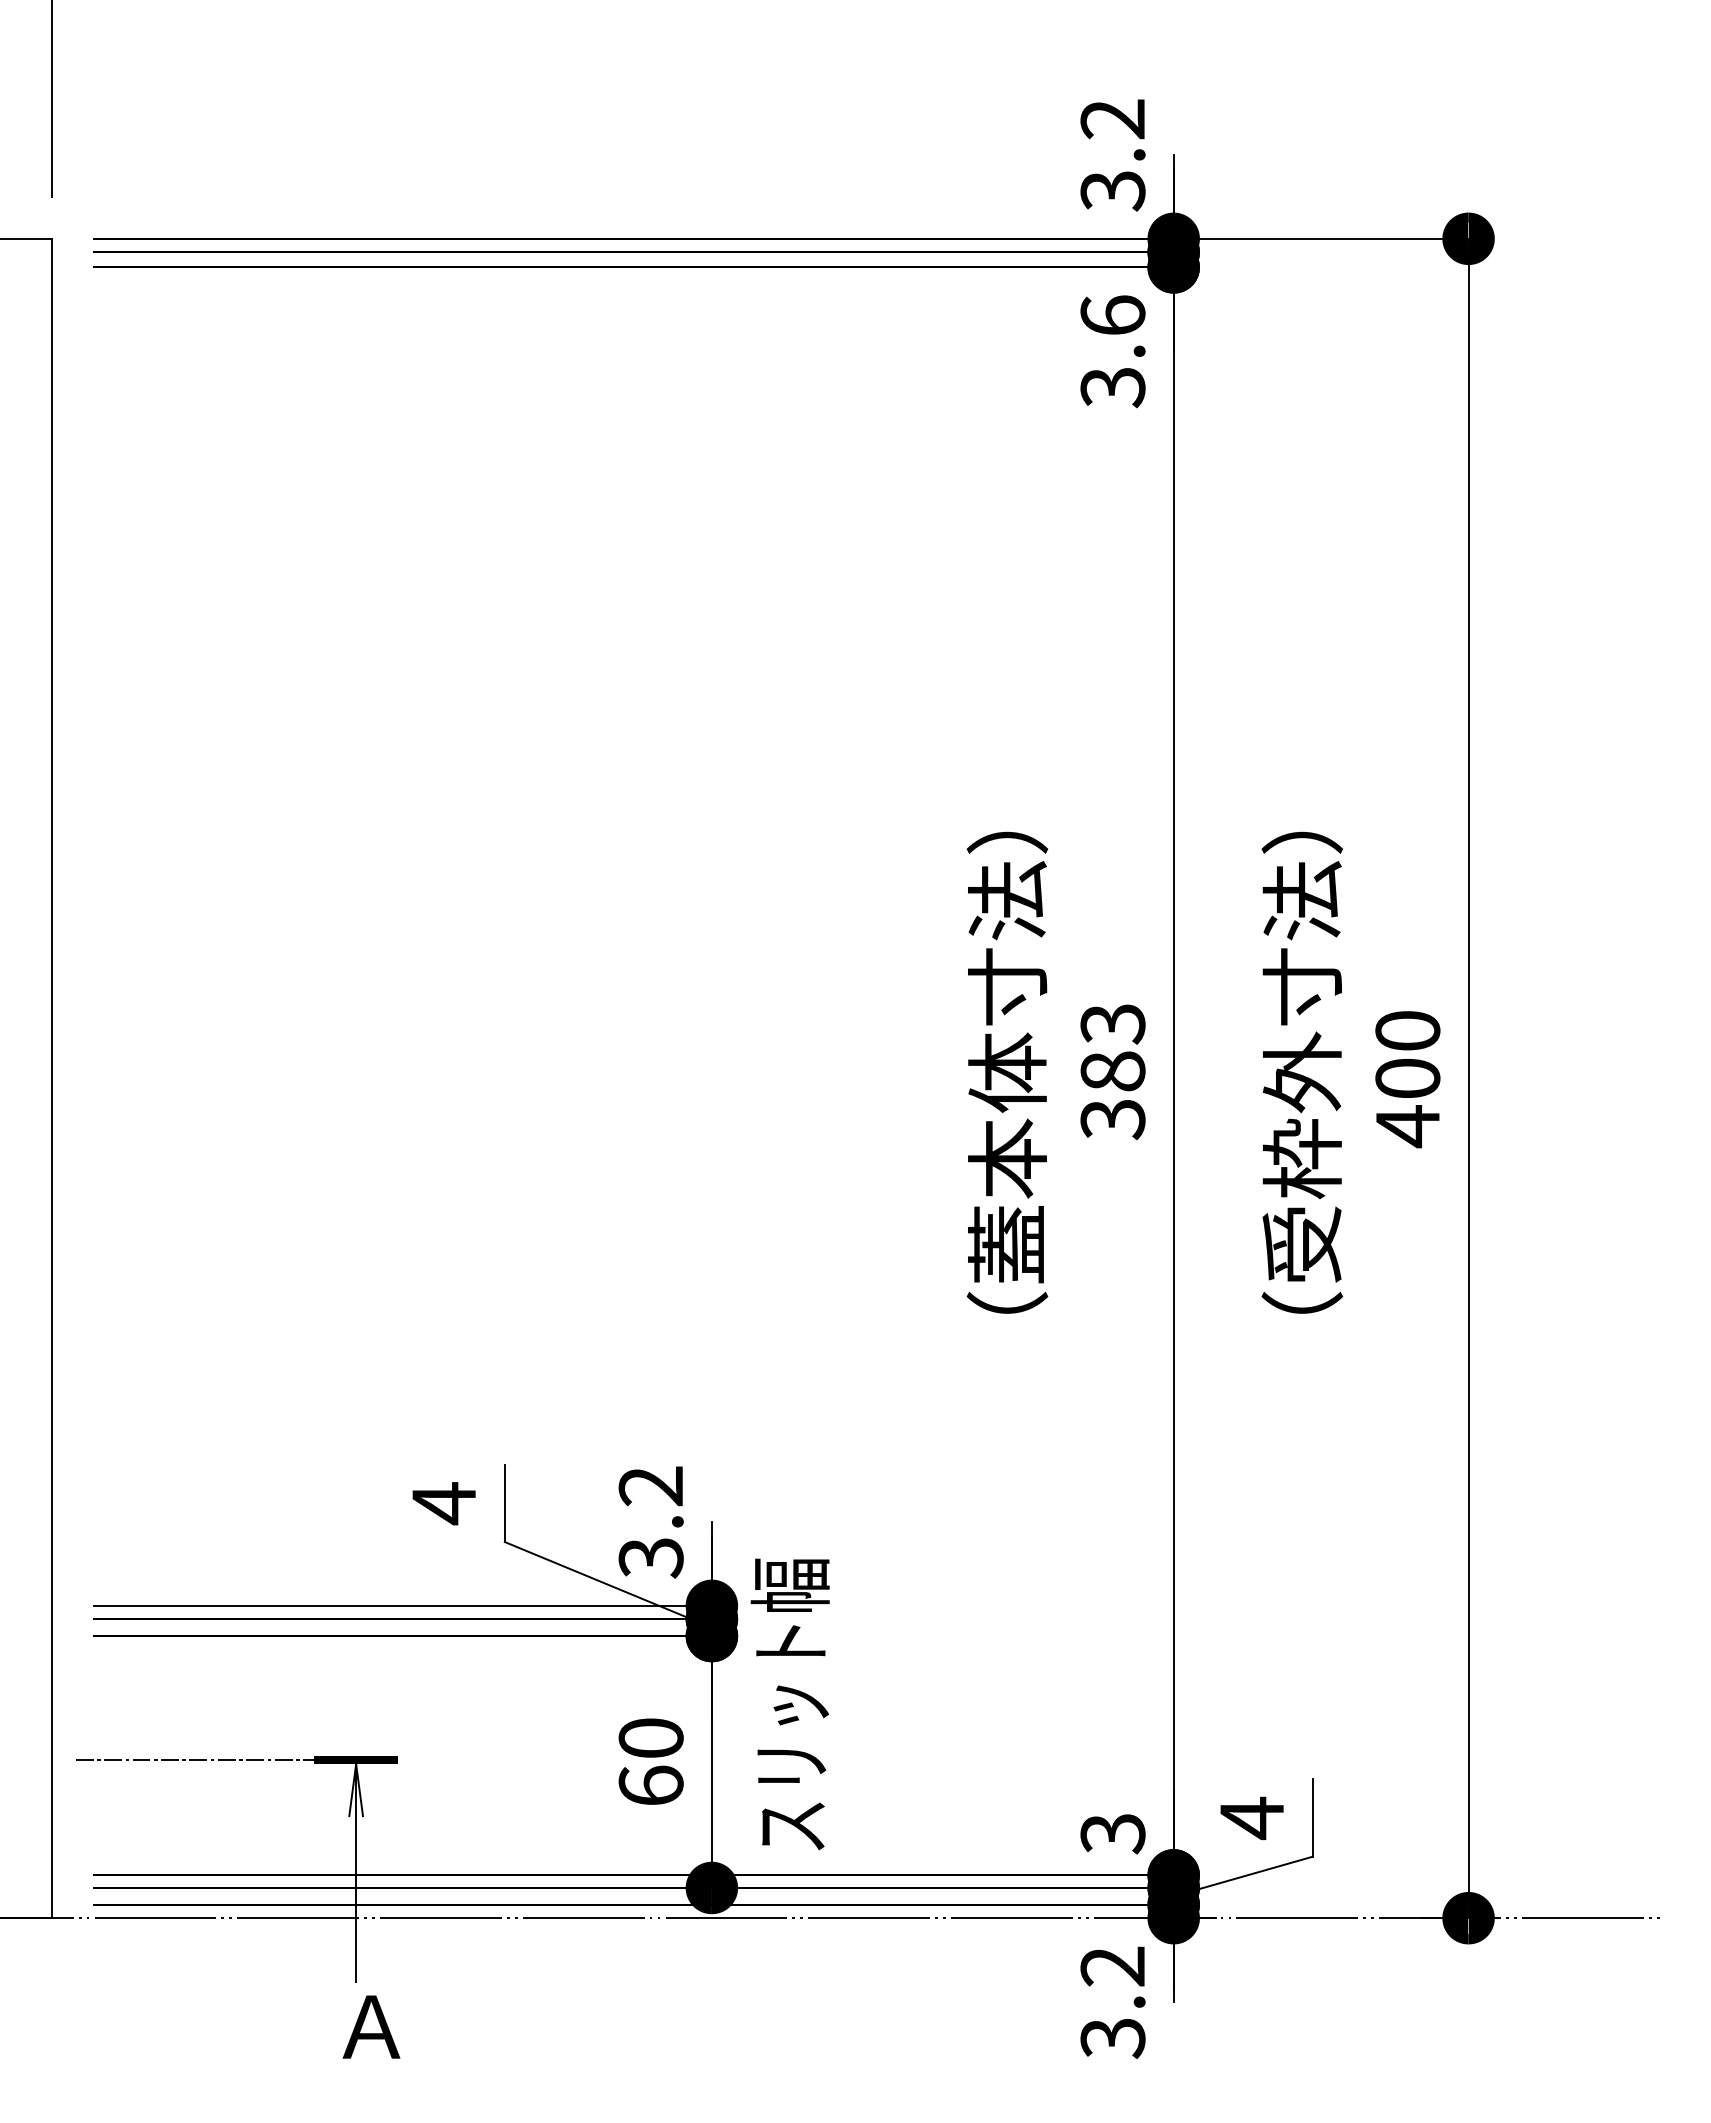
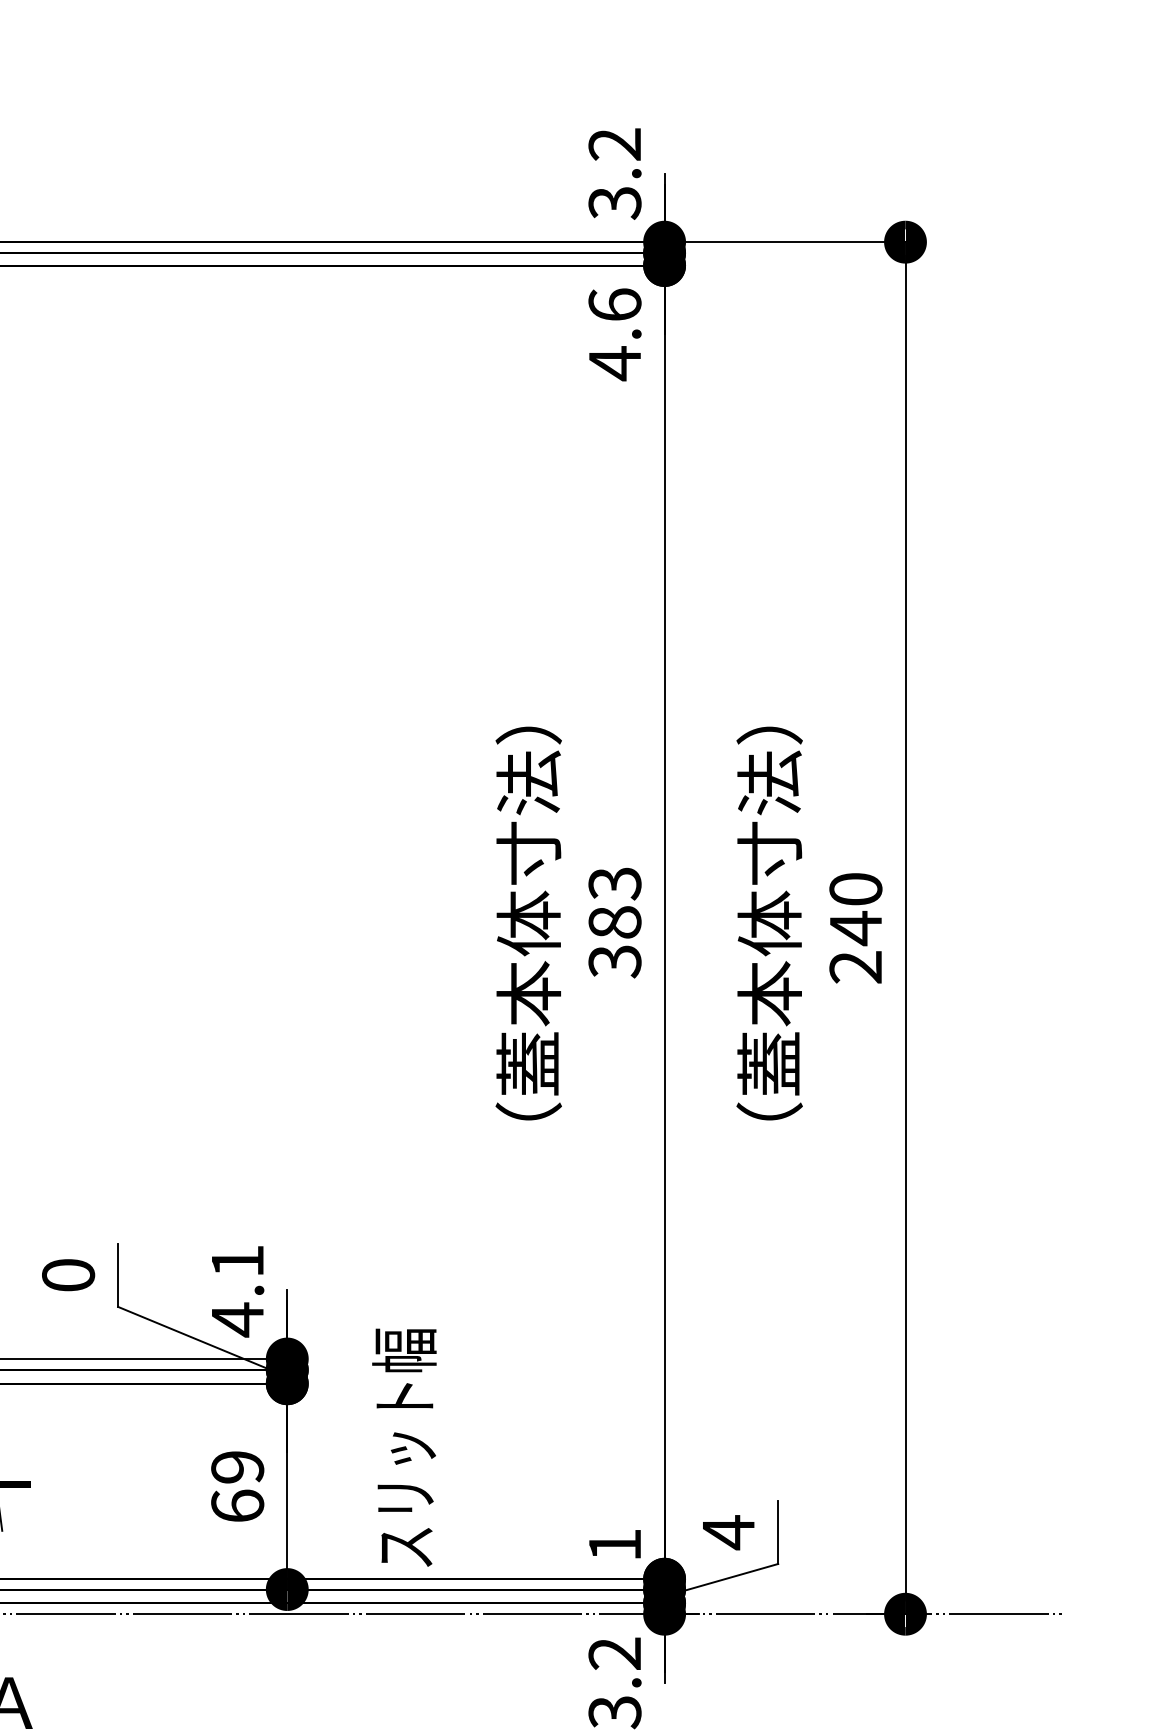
text: (1112, 387) -> (614, 363), 3.6 -> 4.6
text: (1407, 1102) -> (855, 947), 400 -> 240
text: (1301, 1157) -> (768, 992), （受枠外寸法） -> （蓋本体寸法）
text: (443, 1503) -> (68, 1275), 4 -> 0
text: (650, 1522) -> (237, 1290), 3.2 -> 4.1
text: (789, 1704) -> (403, 1447), moved
text: (650, 1738) -> (237, 1467), 60 -> 69
text: (1112, 1834) -> (614, 1545), 3 -> 1

